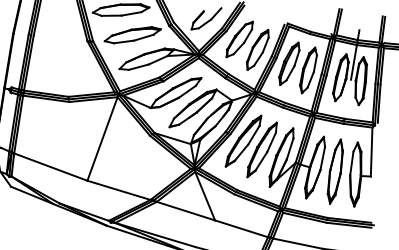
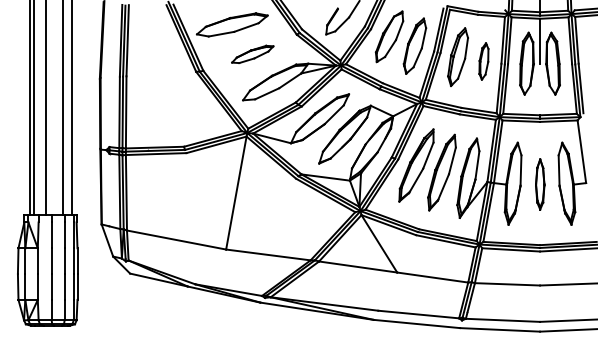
part: (132, 35) -> (252, 54), size x0.6
part: (308, 70) -> (483, 61), size x0.6
part: (335, 171) -> (540, 184), size x0.6

